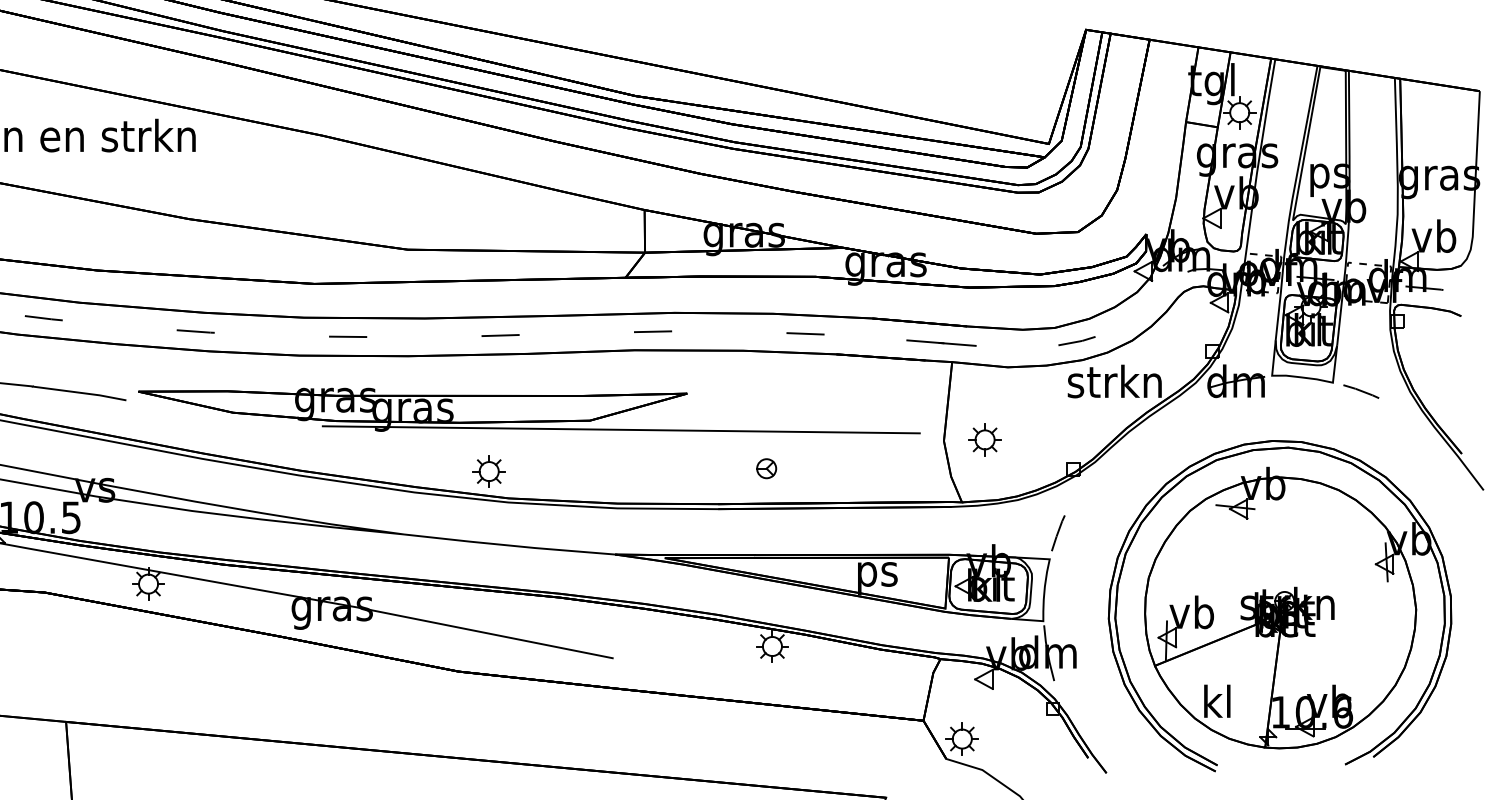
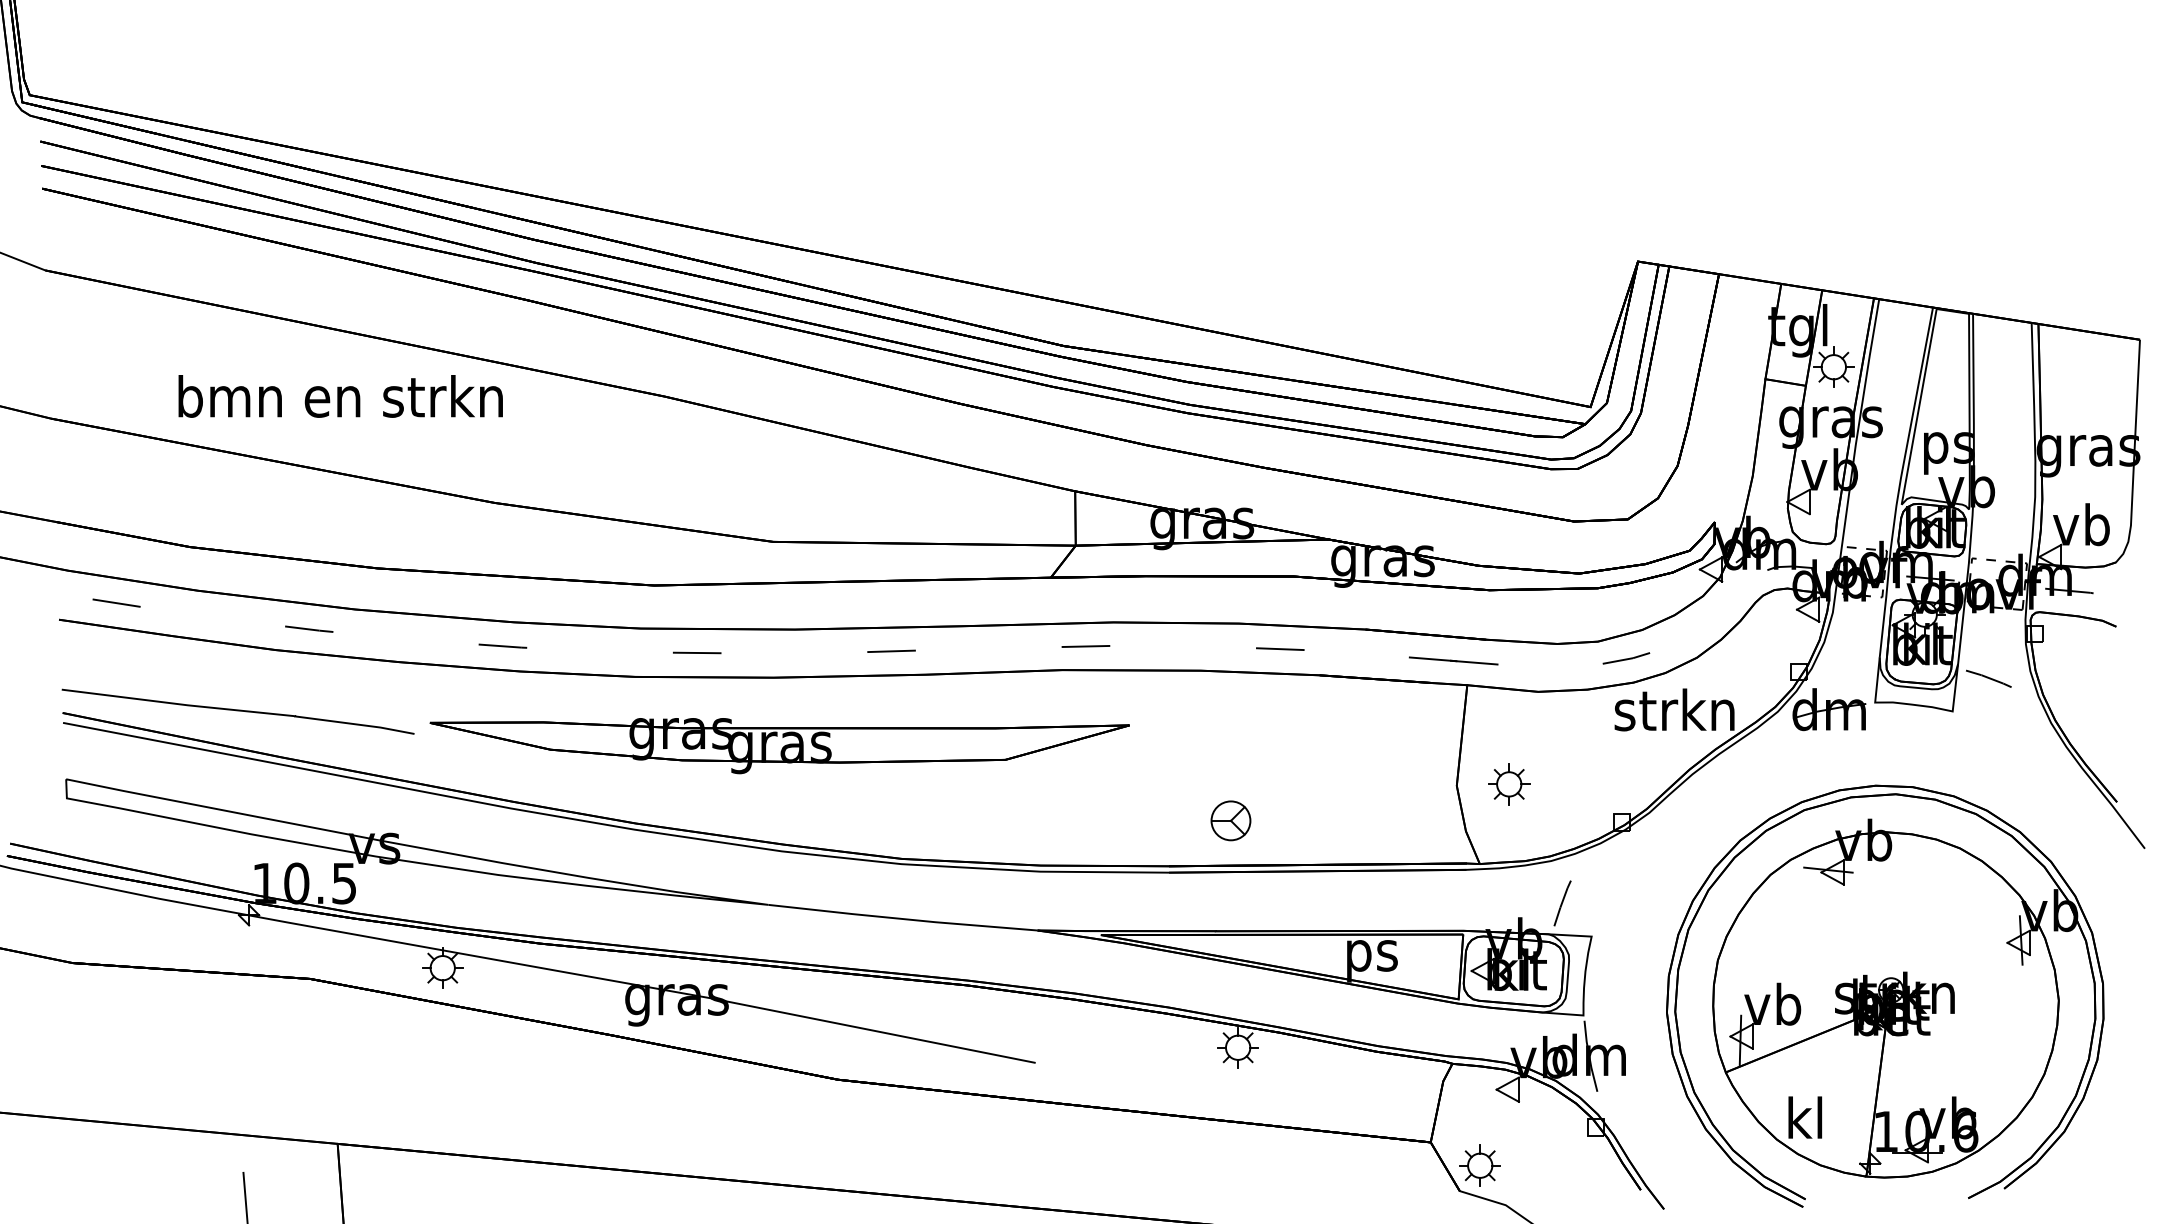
line: (1361, 391) -> (1988, 678), moved
line: (621, 429) -> (1045, 771), removed
part: (766, 469) -> (1230, 821), size x1.6
part: (488, 471) -> (876, 824), removed
line: (1058, 533) -> (1562, 903), moved

